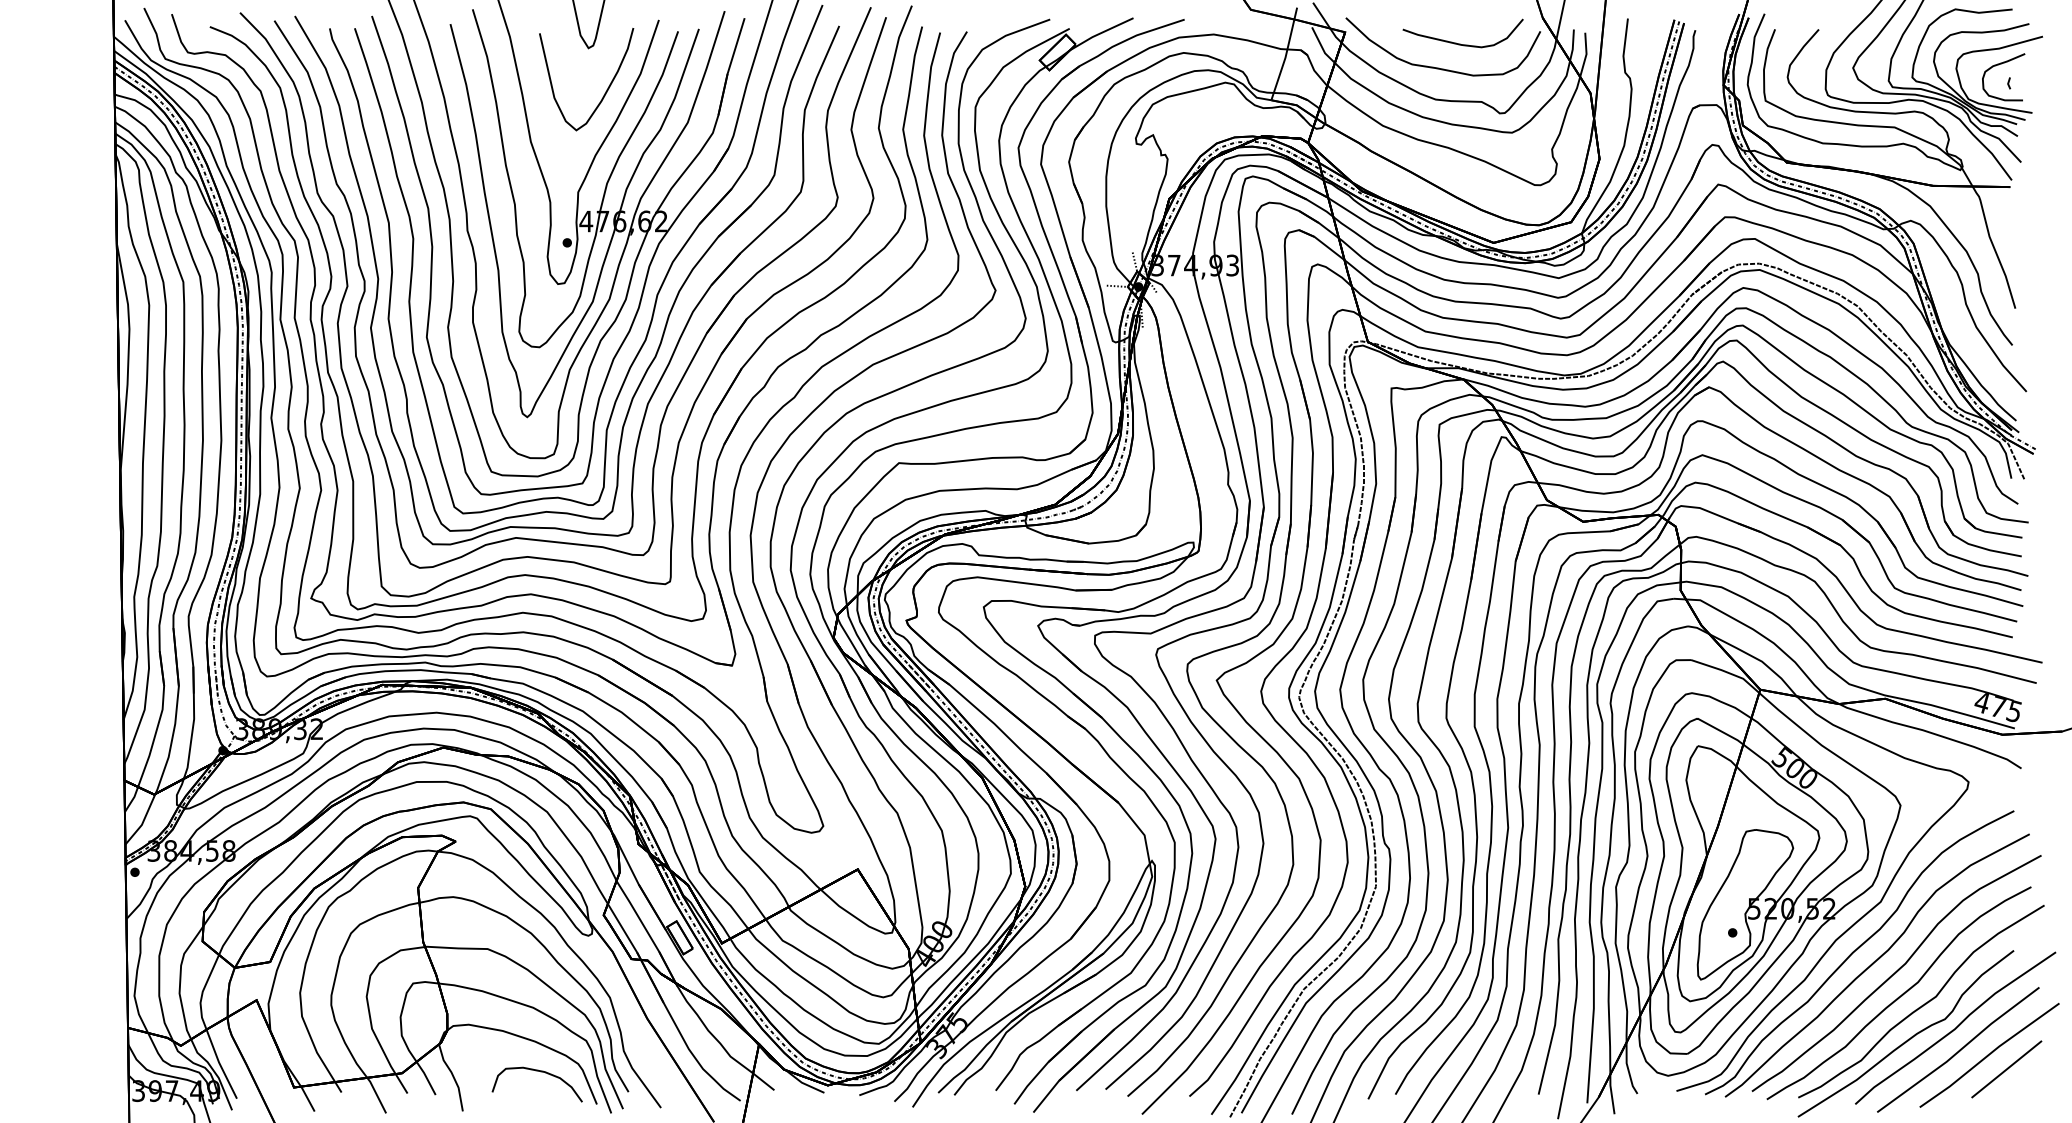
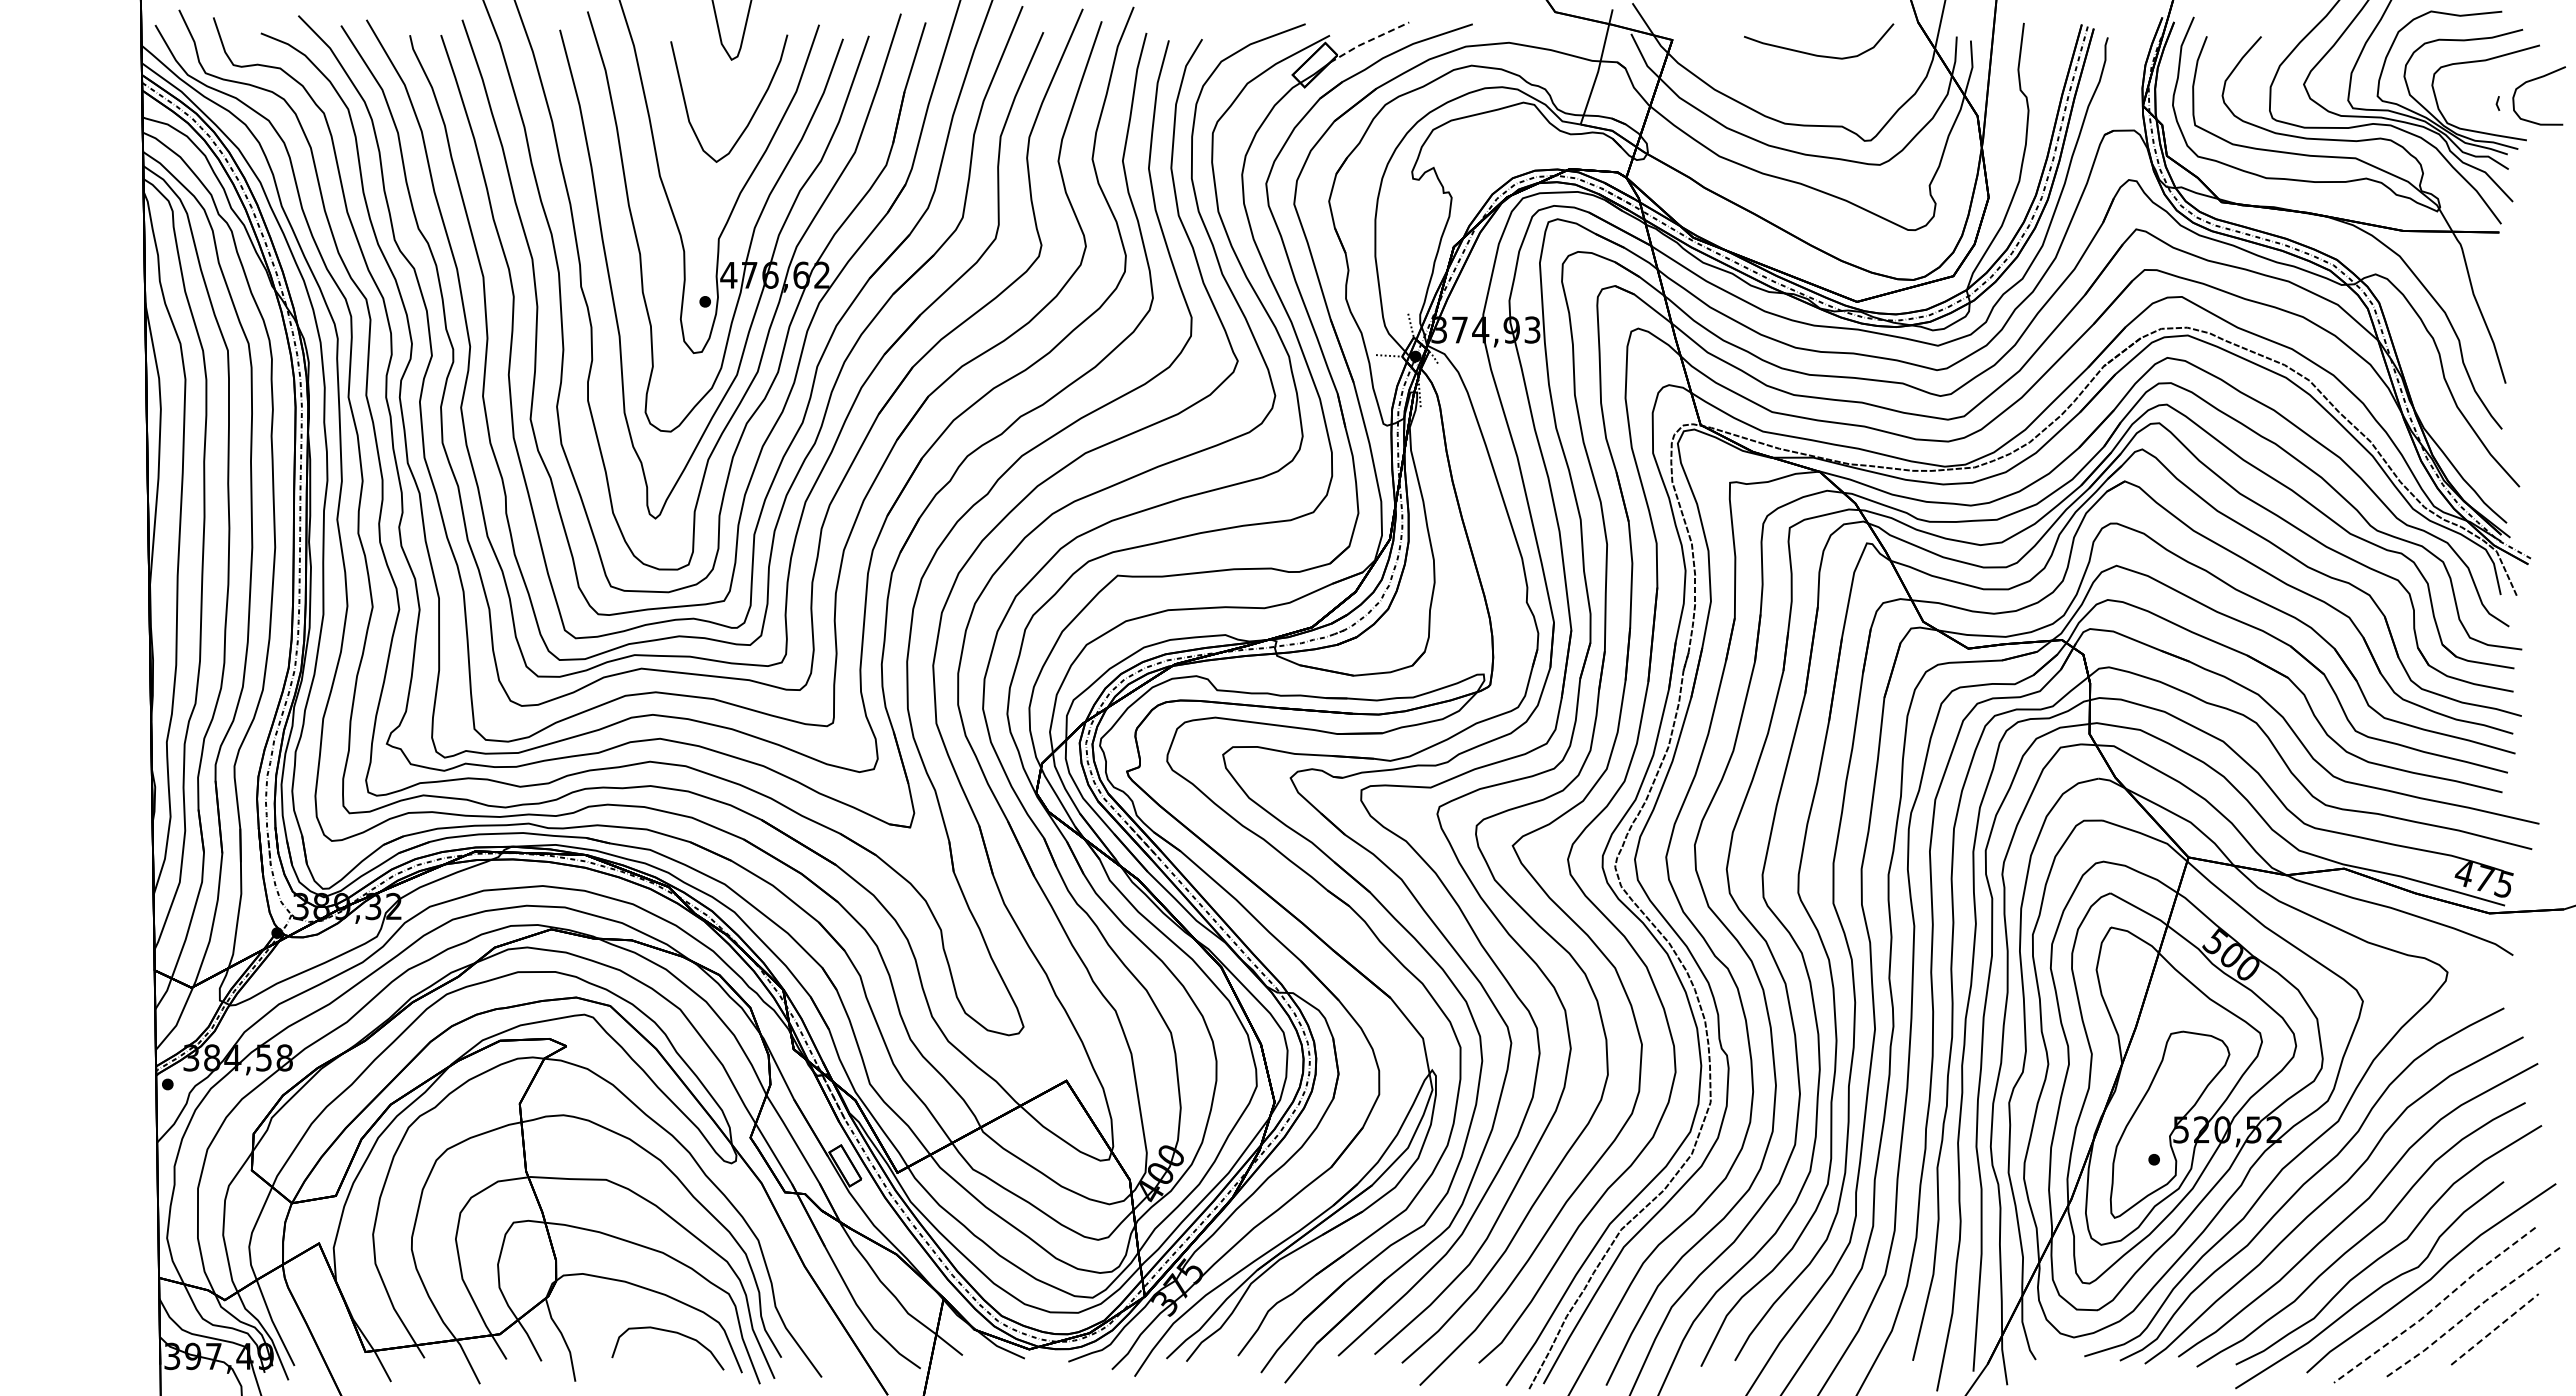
line: (1100, 33) -> (1368, 41), solid -> dashed
curve: (1999, 64) -> (2534, 80), moved
curve: (1440, 68) -> (1791, 84), removed
line: (1959, 1050) -> (2436, 1306), solid -> dashed
line: (1988, 1054) -> (2472, 1311), solid -> dashed
line: (2007, 1069) -> (2495, 1329), solid -> dashed

